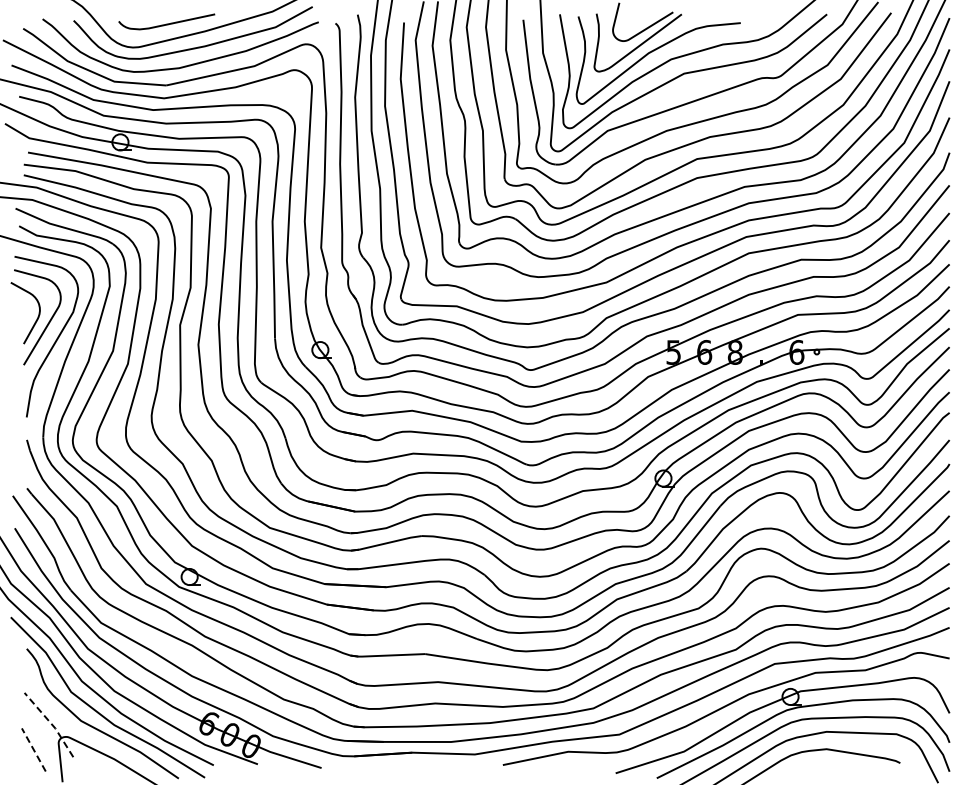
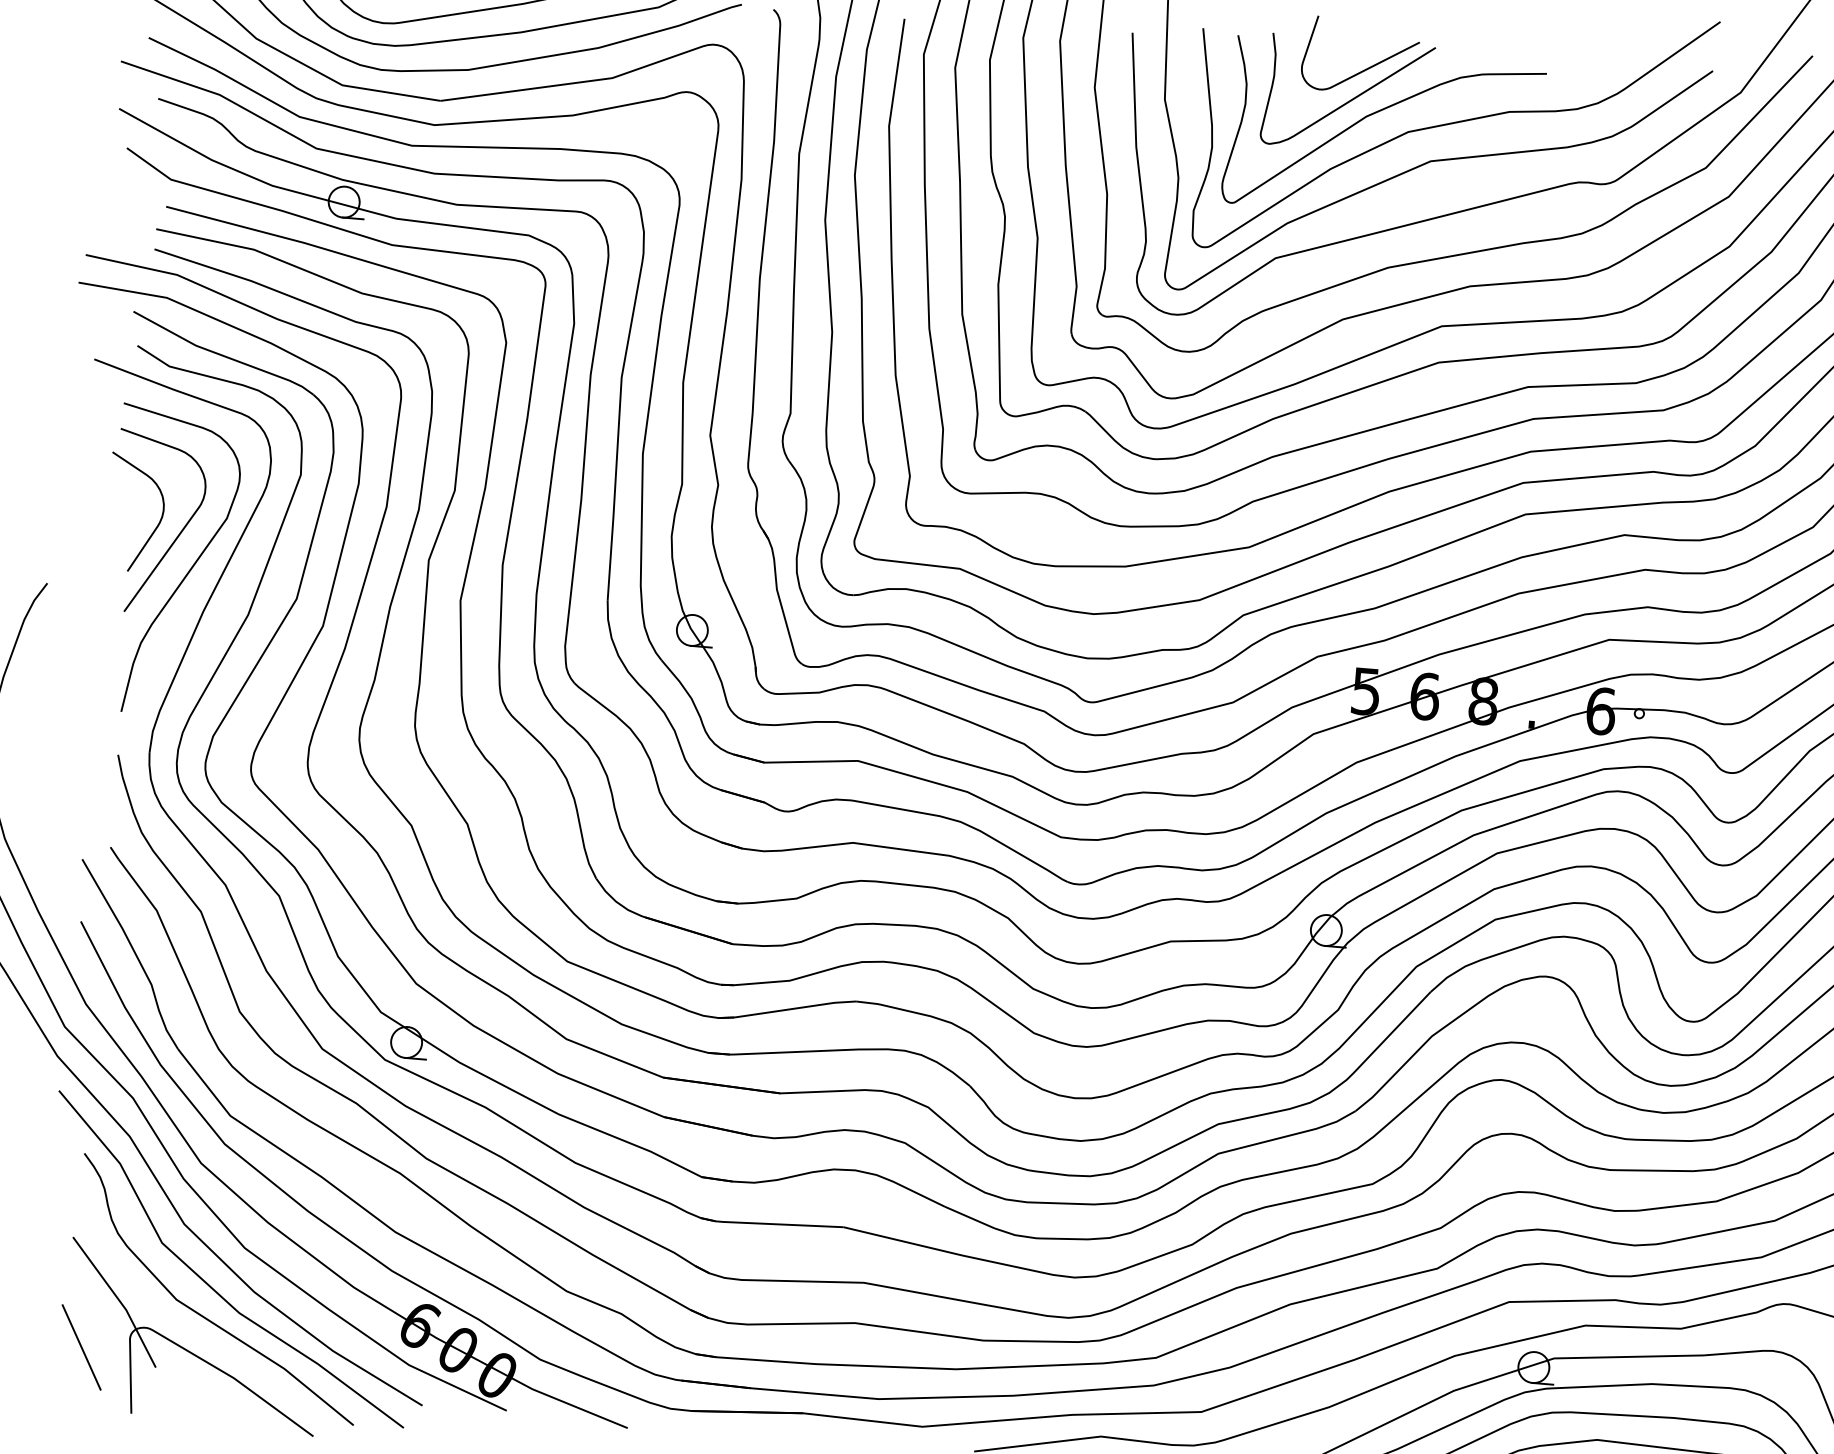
line: (50, 723) -> (117, 1299), dashed -> solid
line: (33, 749) -> (81, 1346), dashed -> solid

